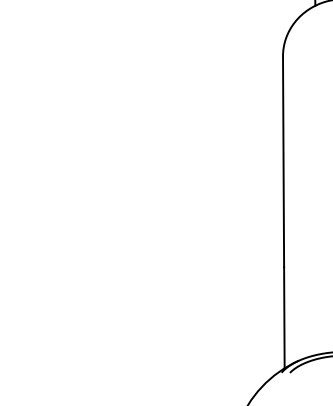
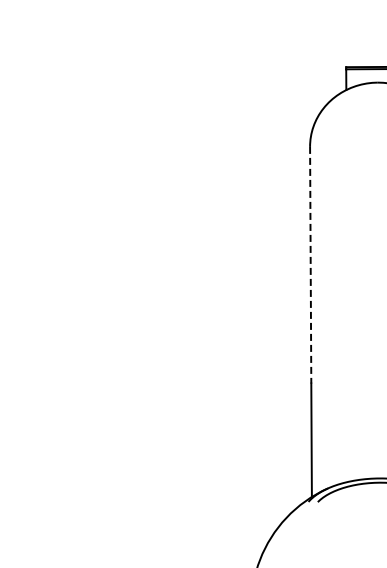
line: (283, 162) -> (310, 265), solid -> dashed

